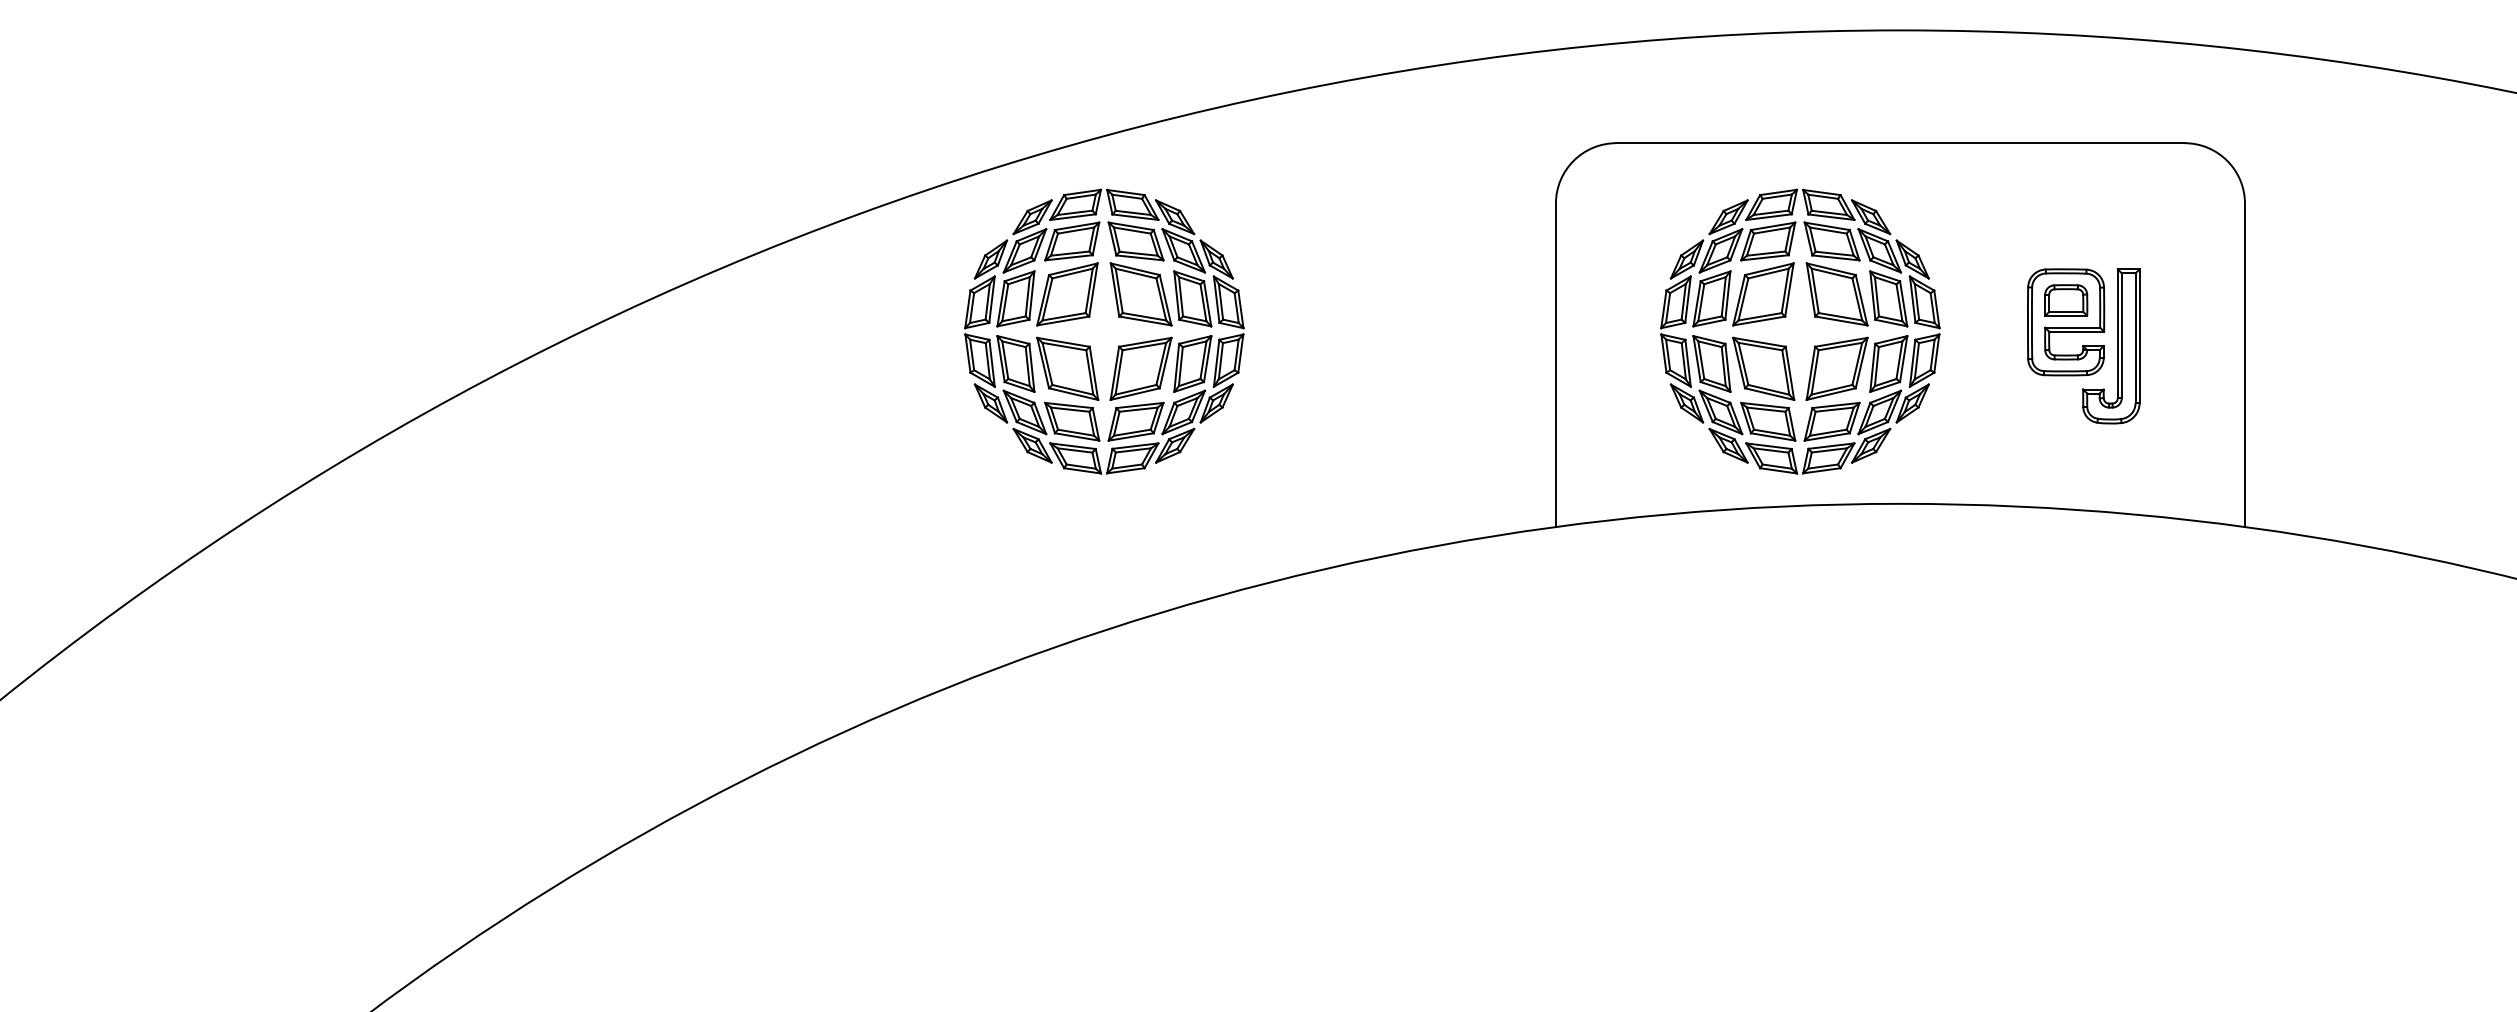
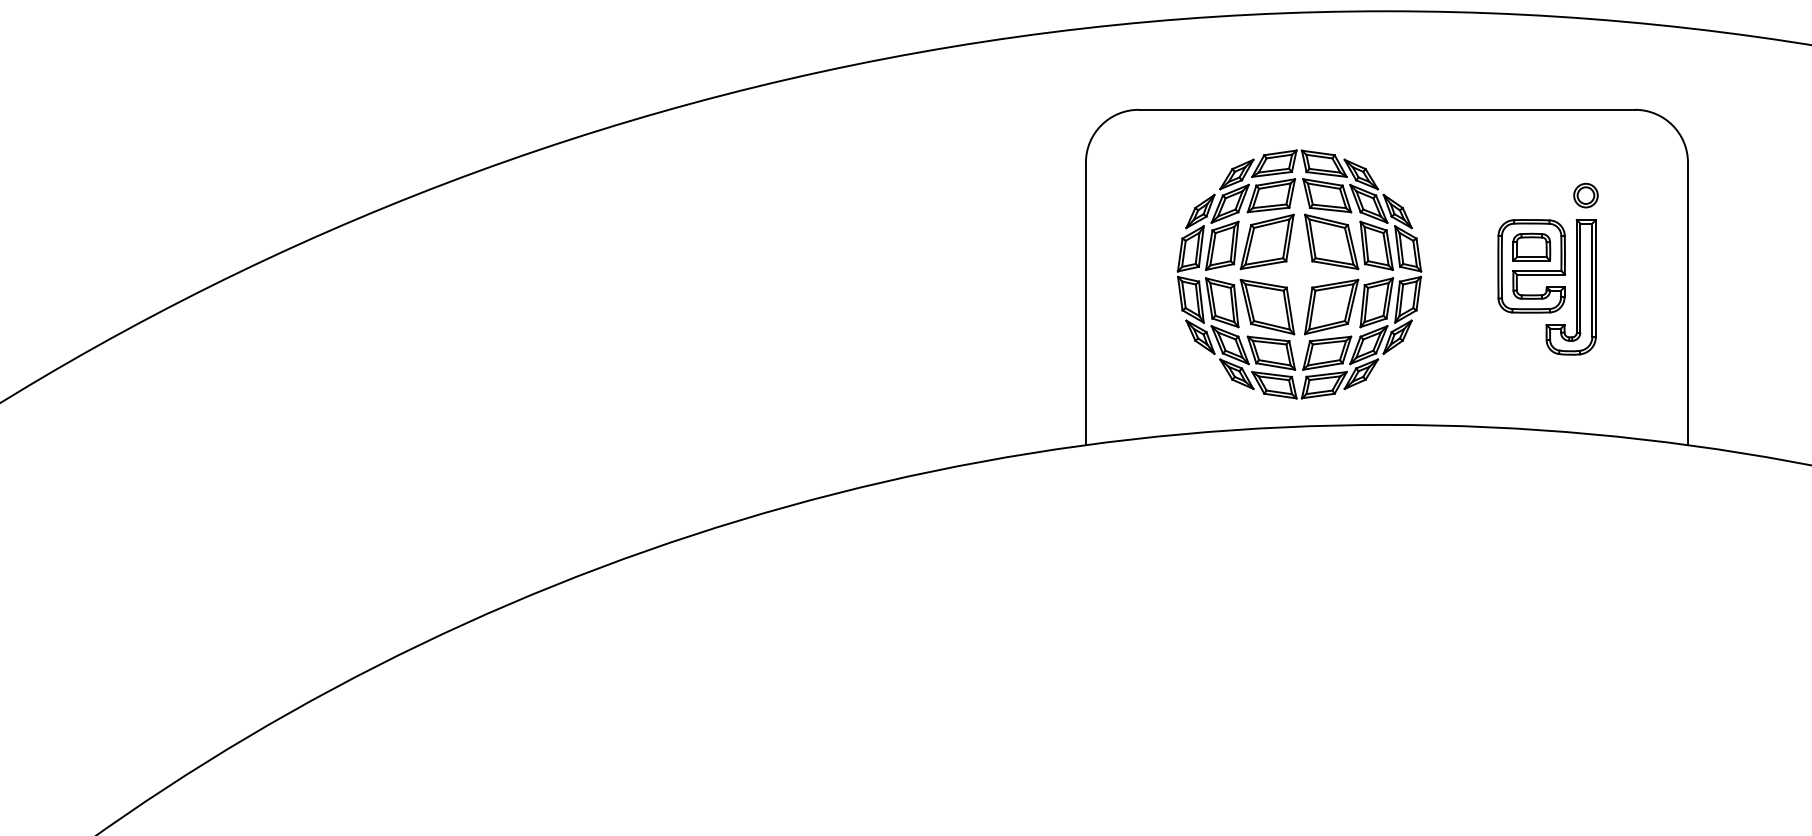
part: (2127, 241) -> (1585, 195), added
part: (1090, 317) -> (679, 262), removed

